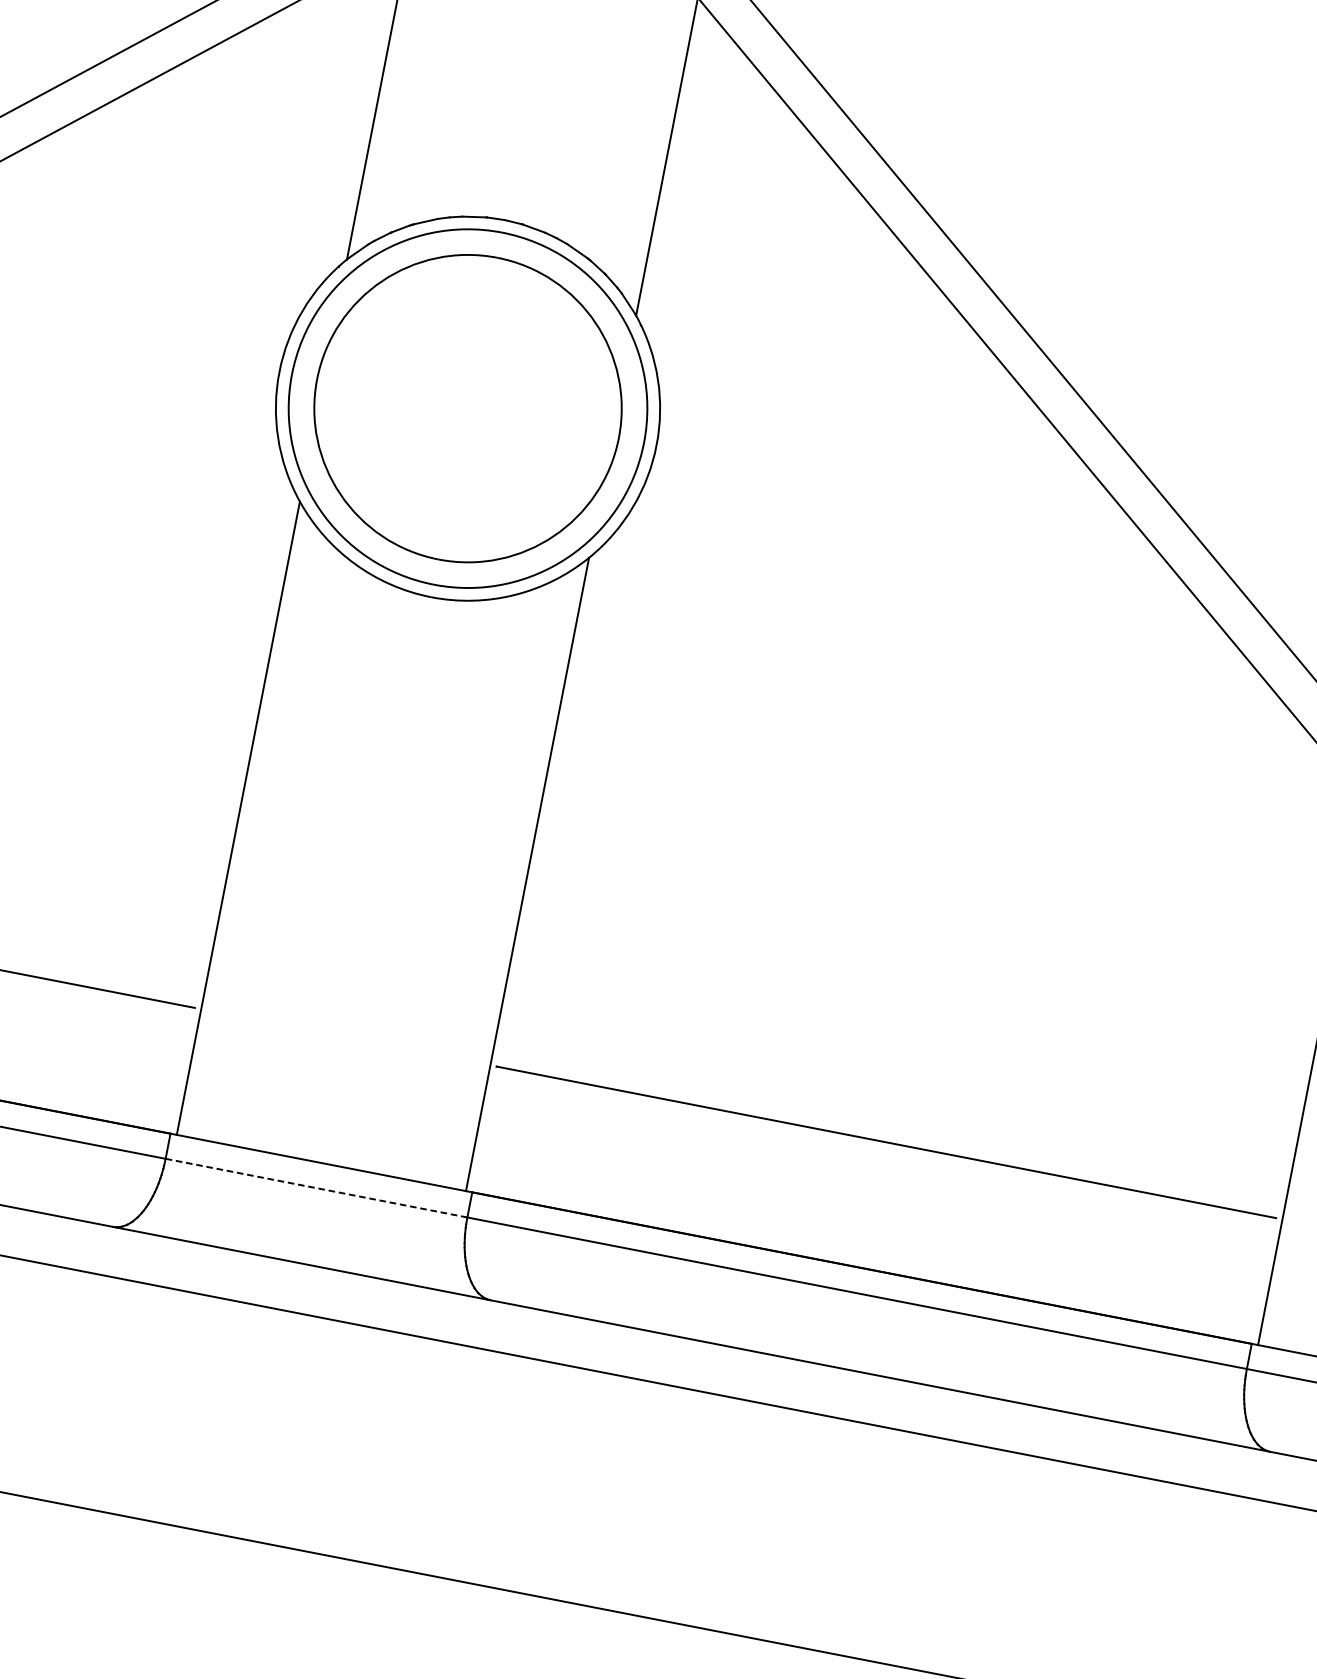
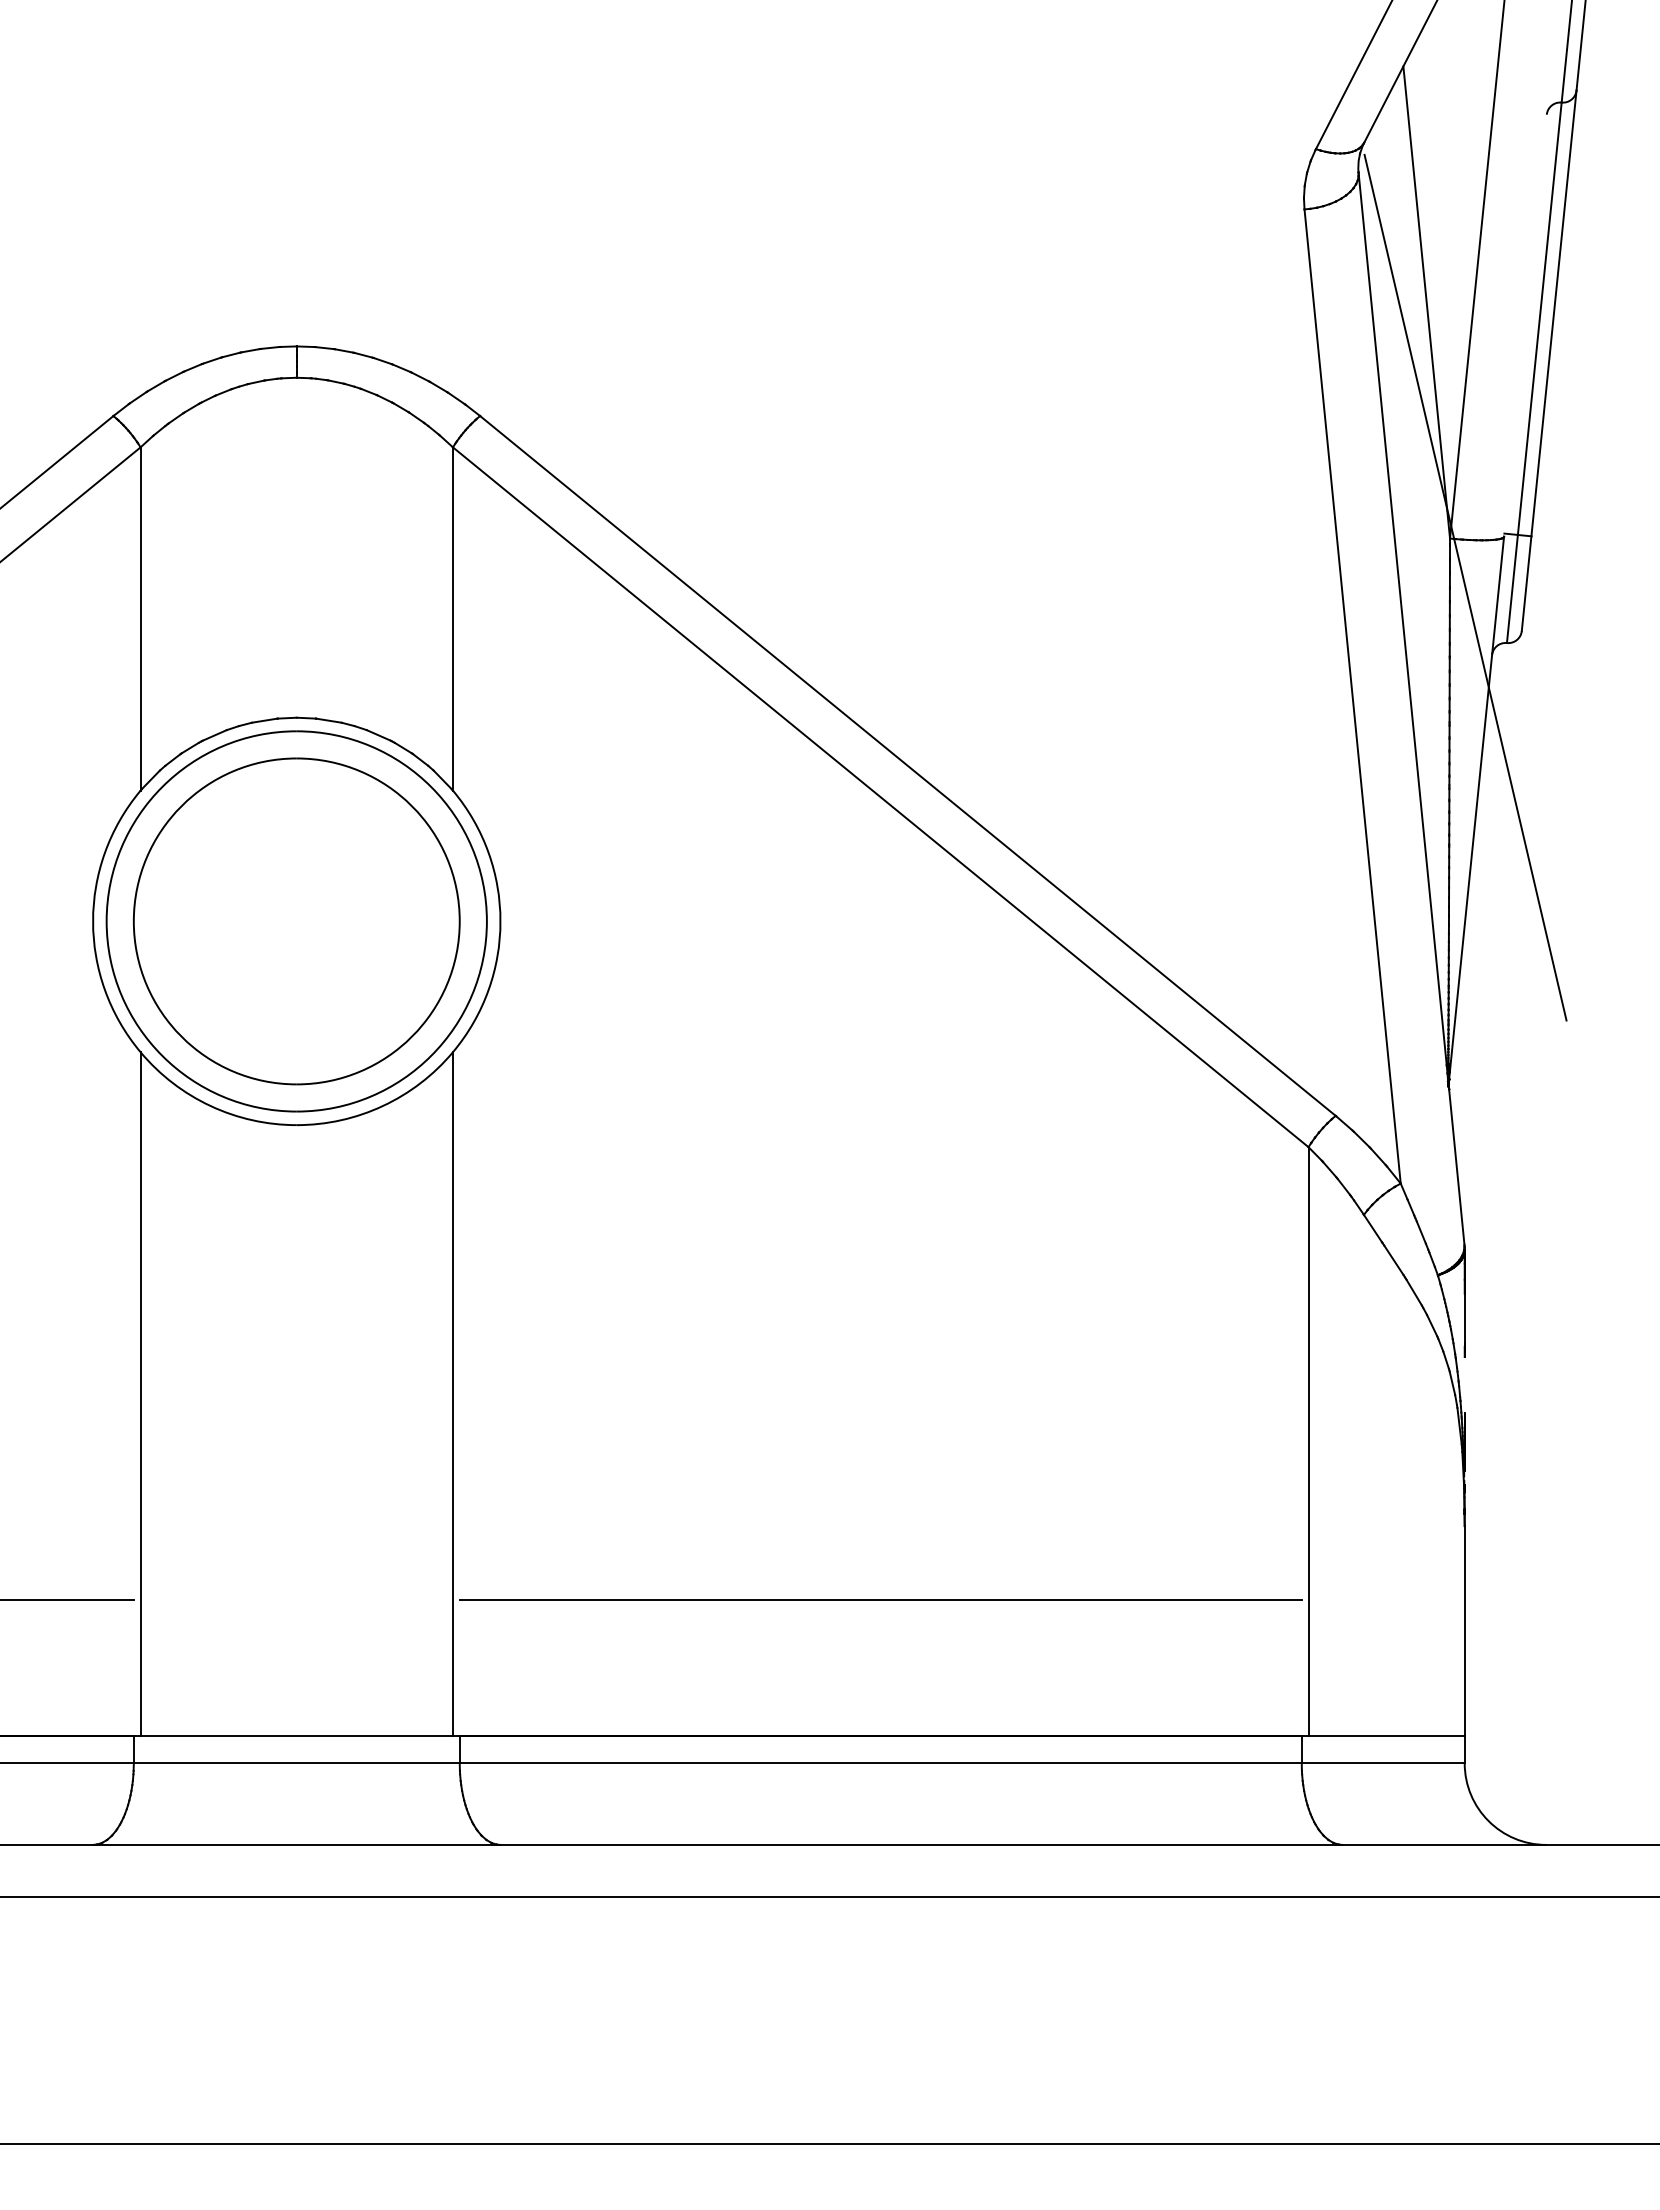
line: (316, 1188) -> (296, 1763), dashed -> solid

